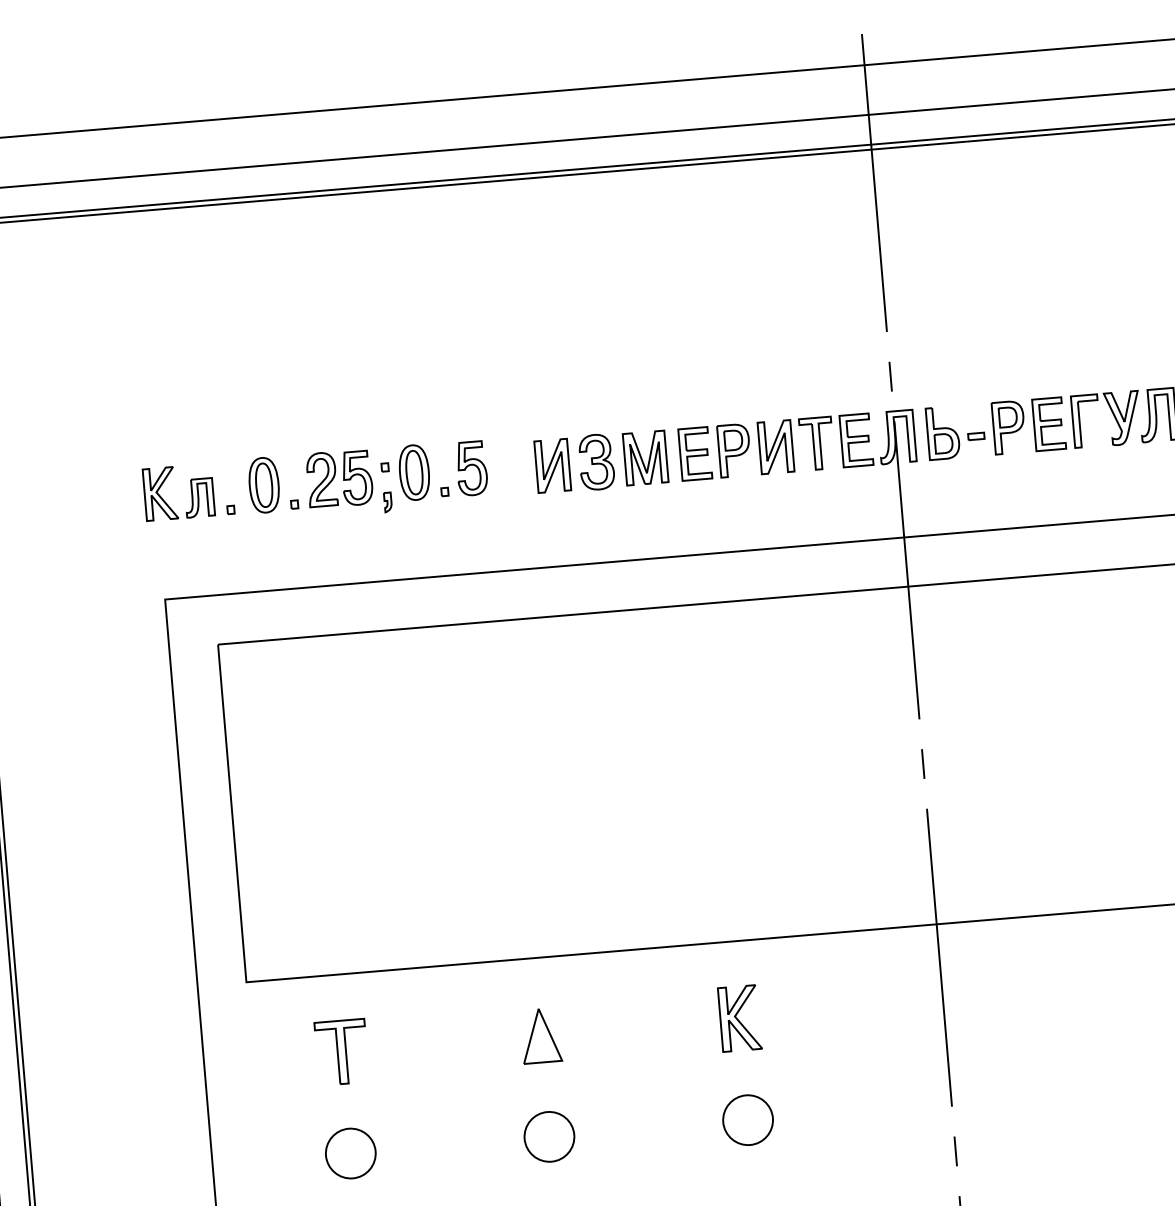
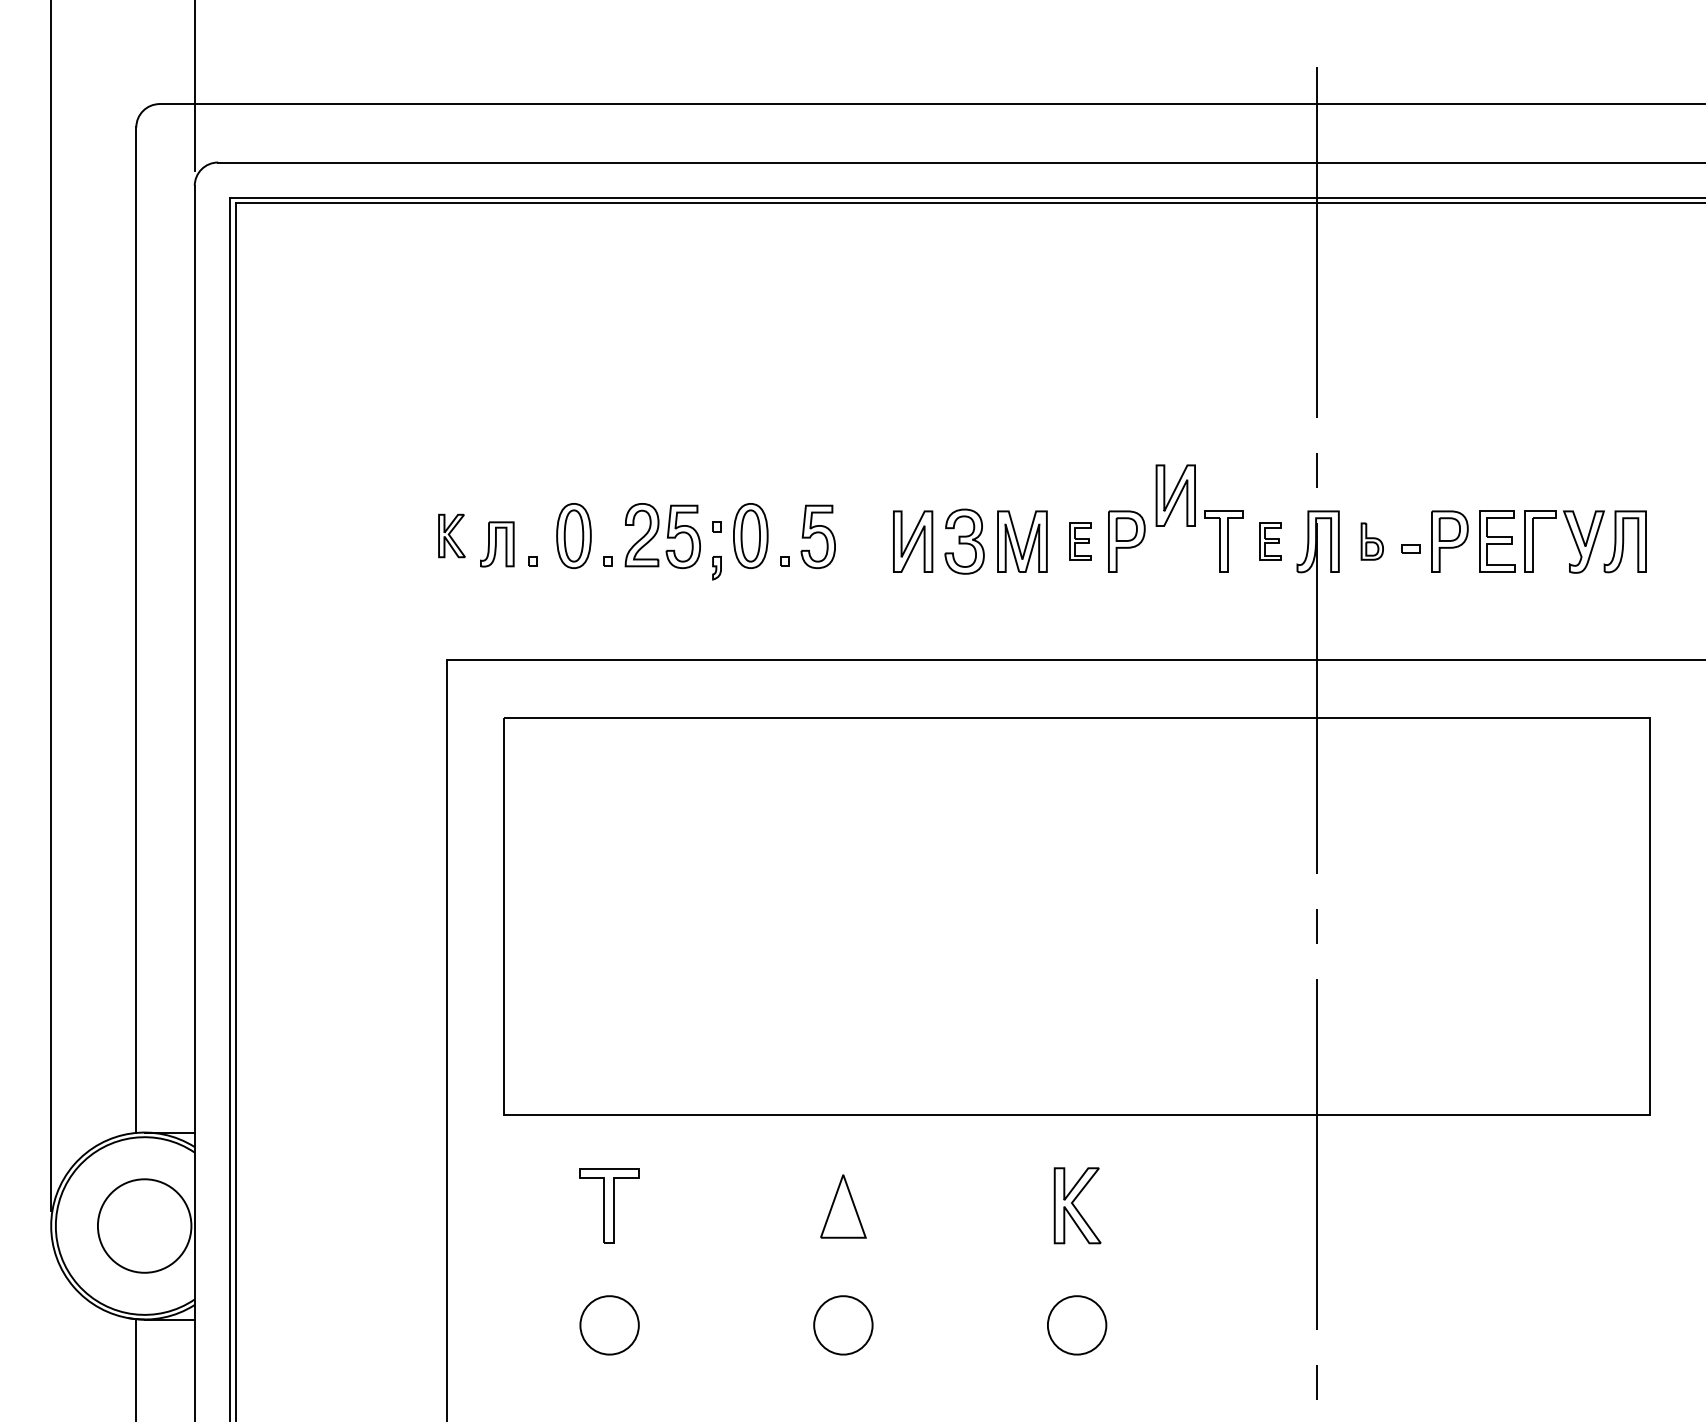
part: (943, 432) -> (1372, 541), size x0.6
part: (856, 440) -> (1270, 541), size x0.6
part: (775, 447) -> (1175, 495), moved
part: (695, 453) -> (1080, 541), size x0.6
part: (160, 493) -> (451, 535), size x0.7

